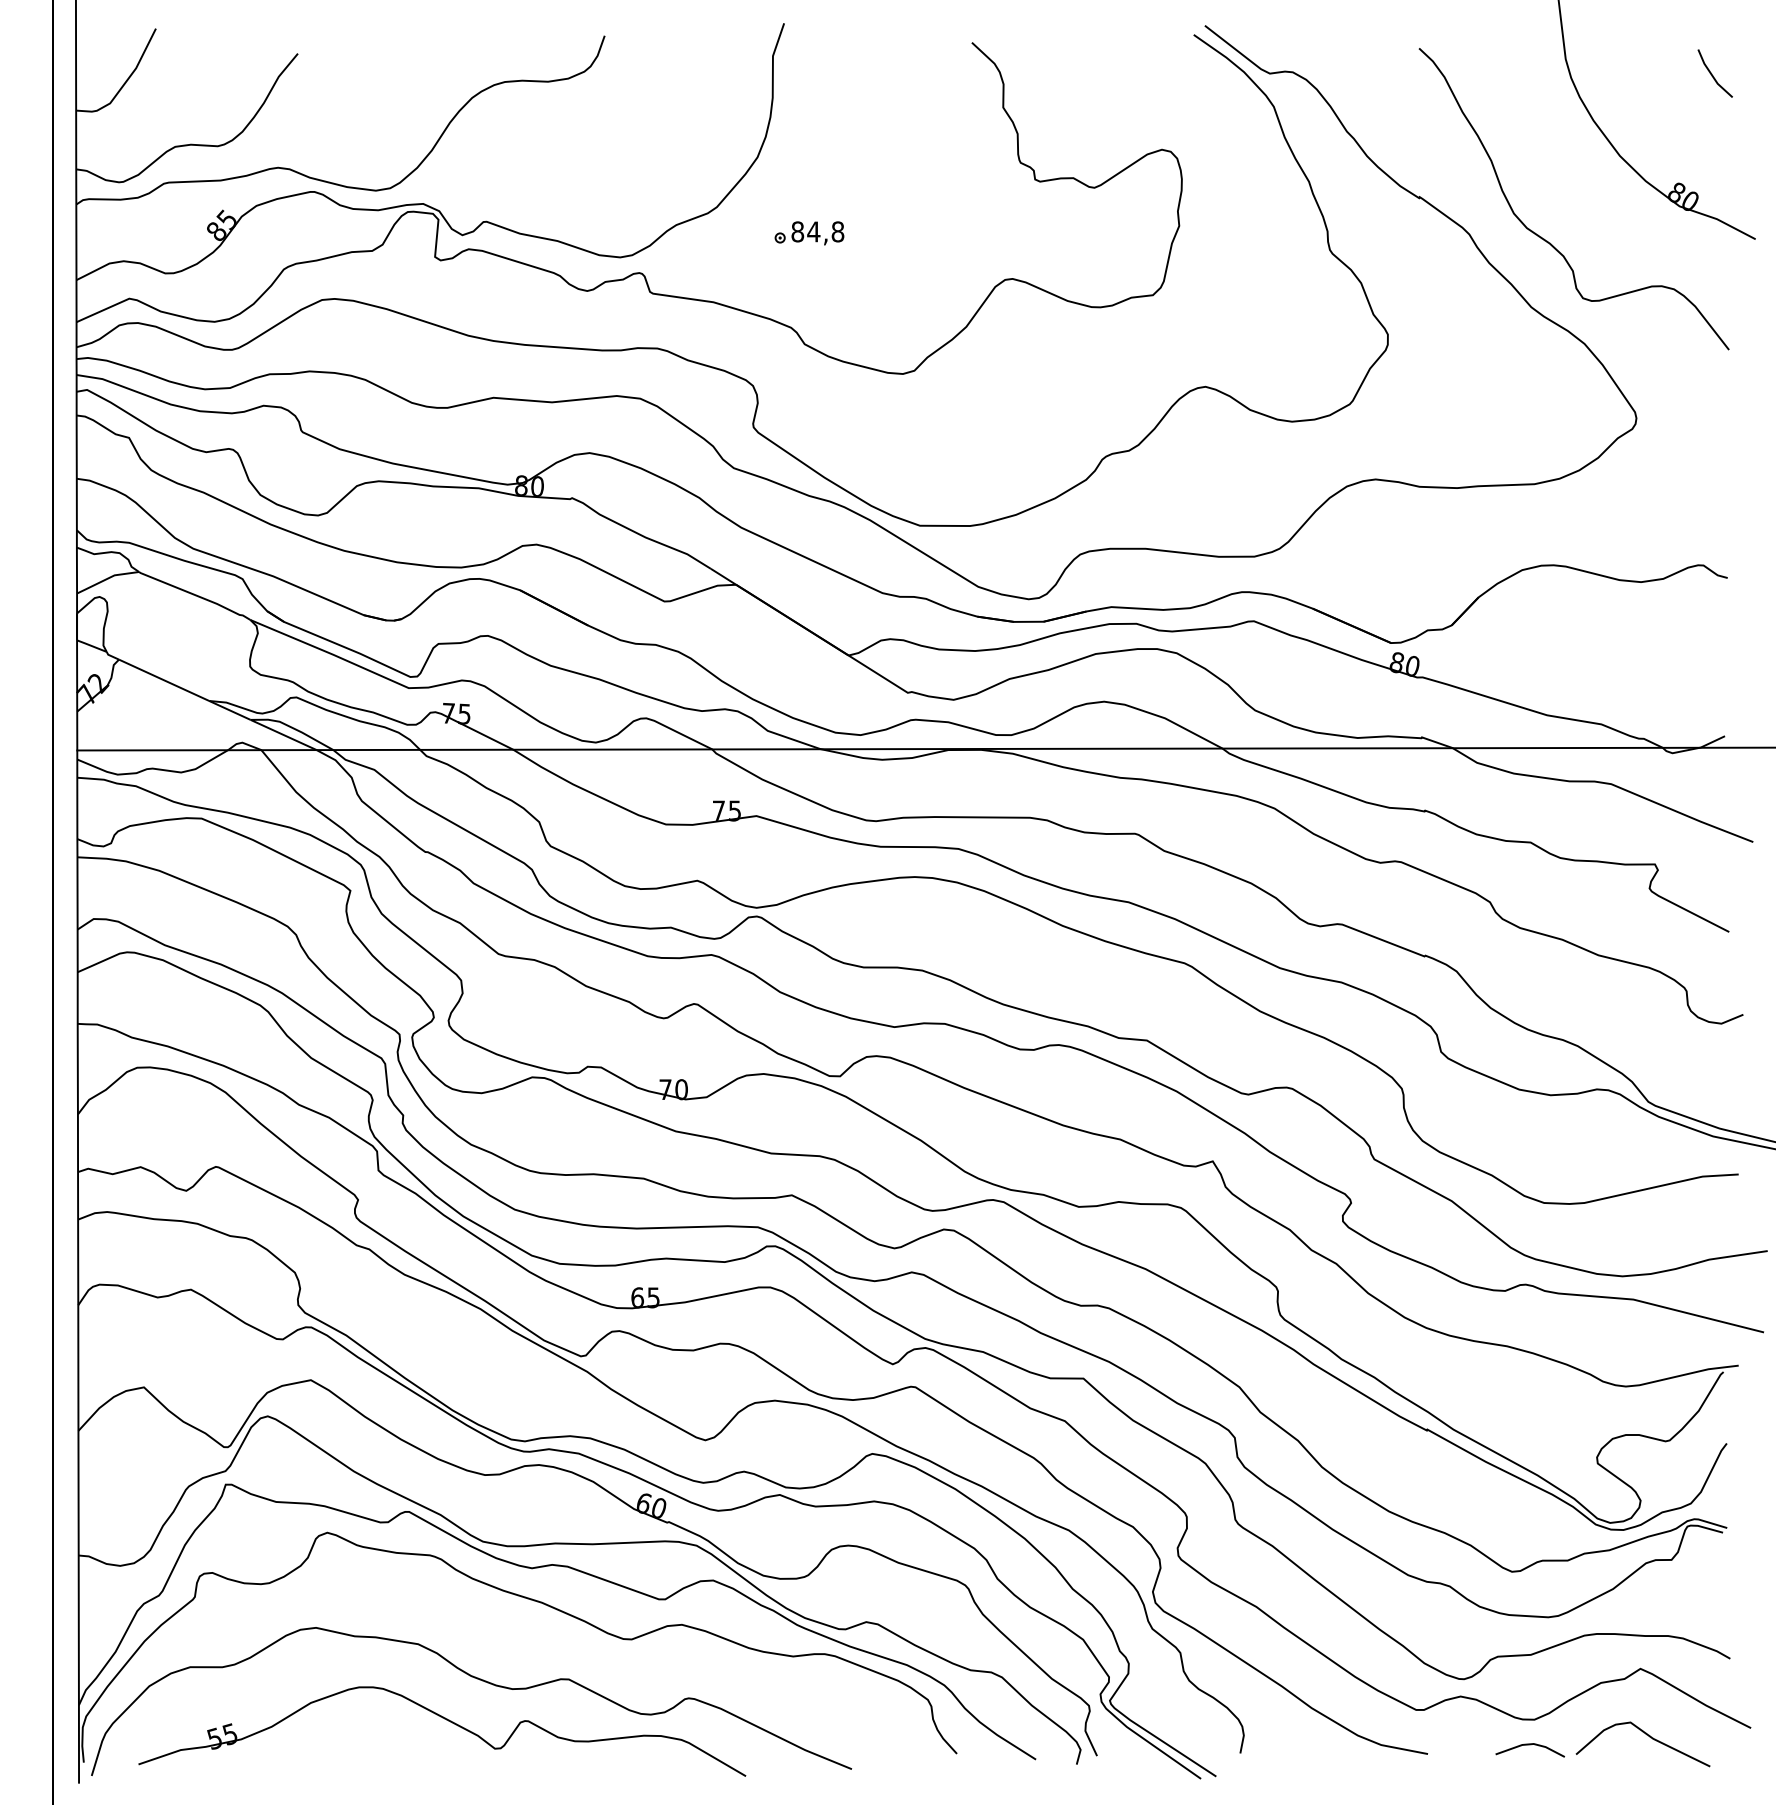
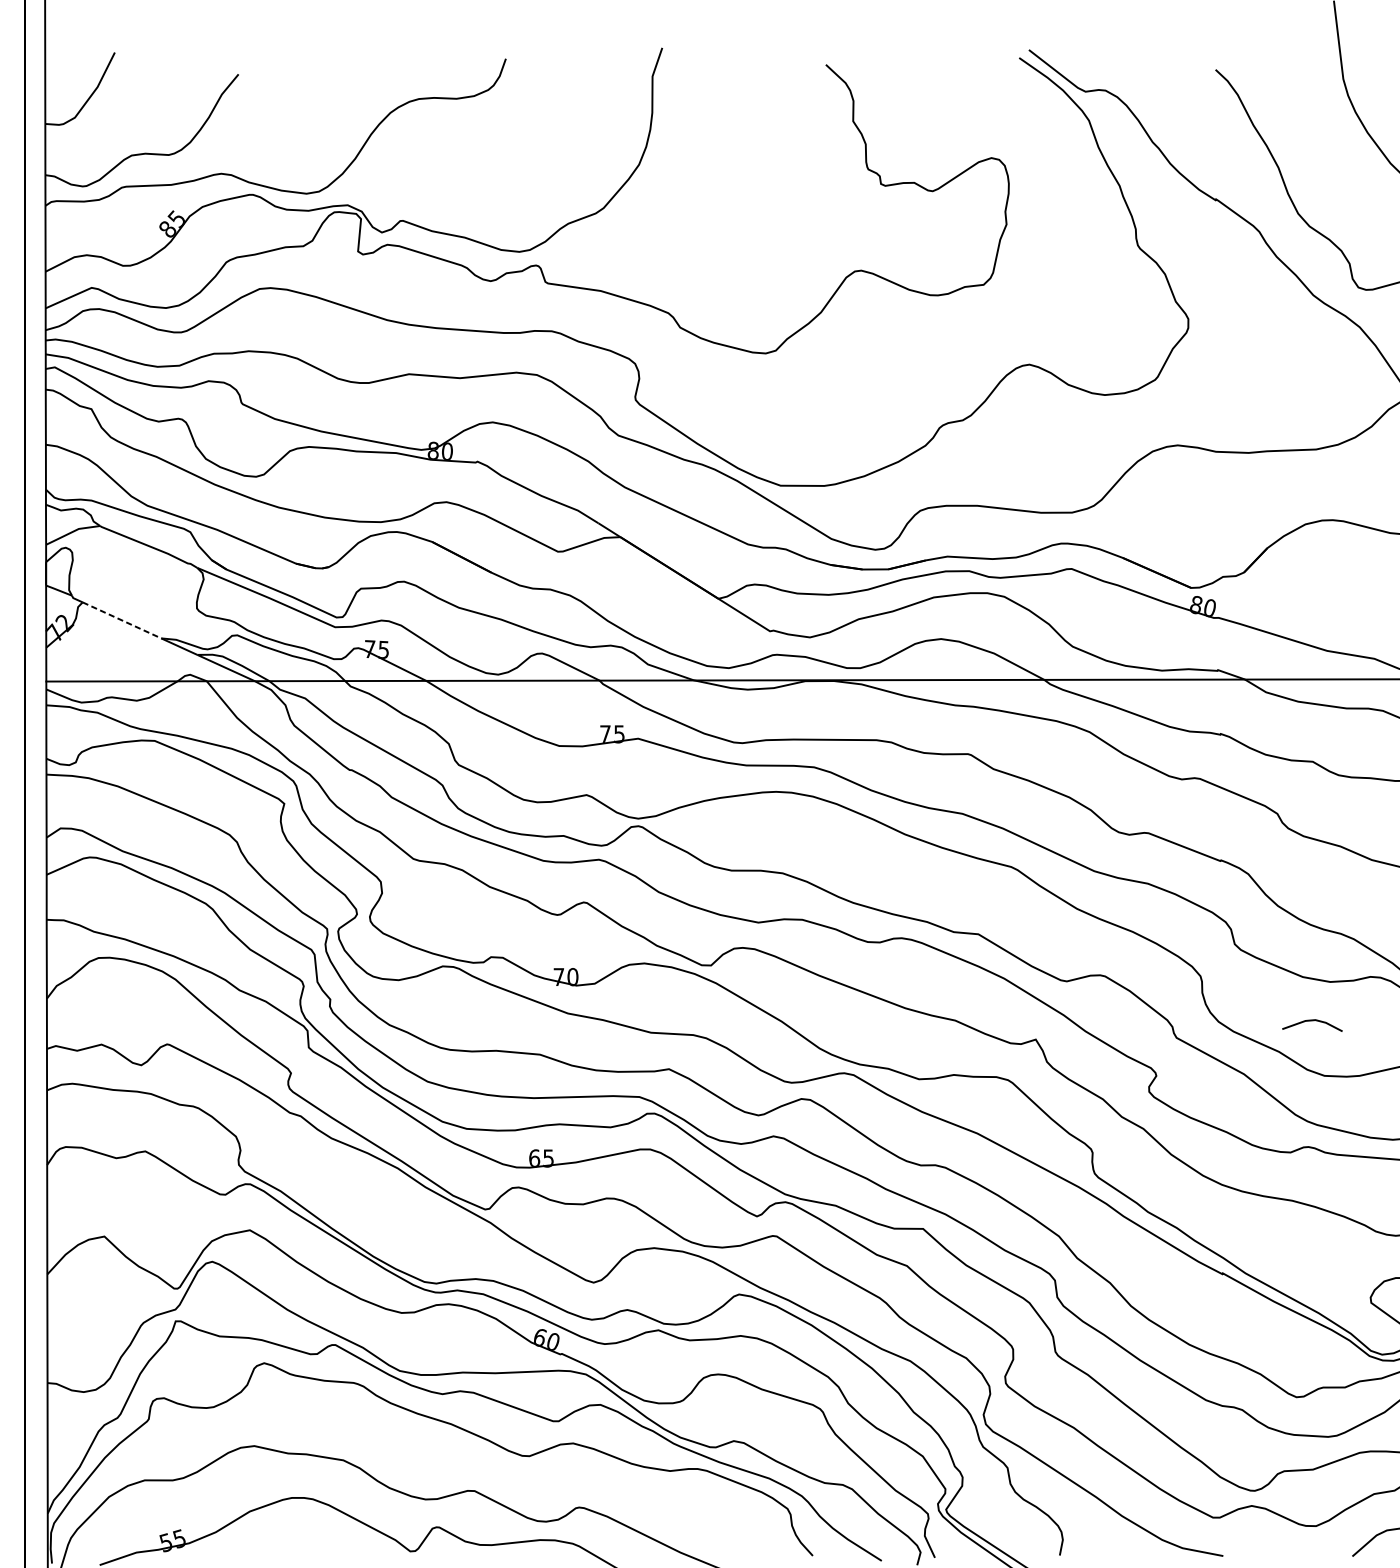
part: (809, 233) -> (684, 231), removed
line: (164, 680) -> (122, 620), solid -> dashed
line: (1529, 1745) -> (1311, 1021), moved

